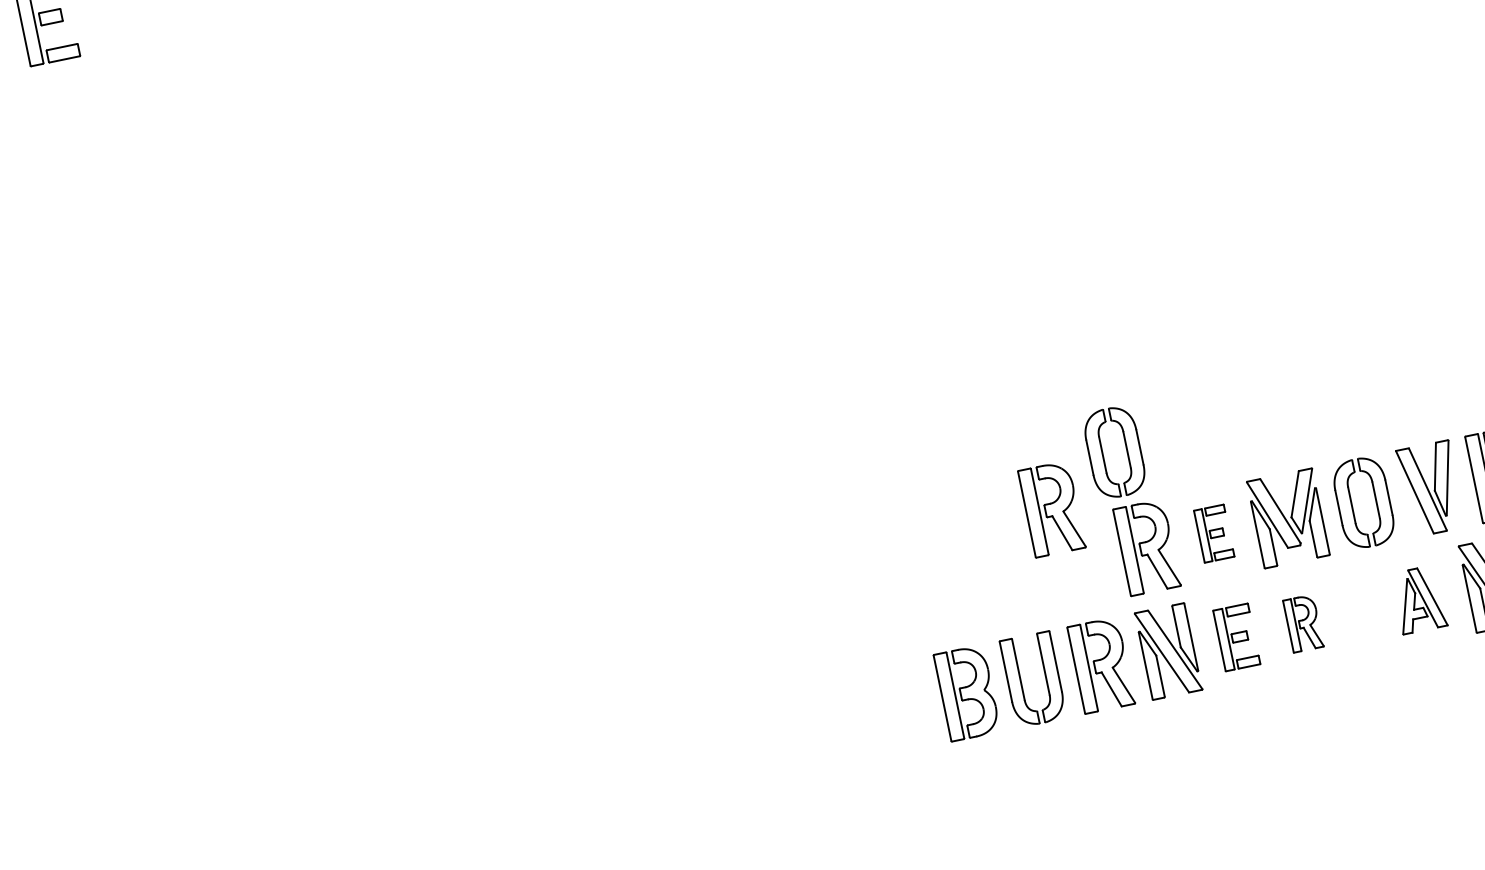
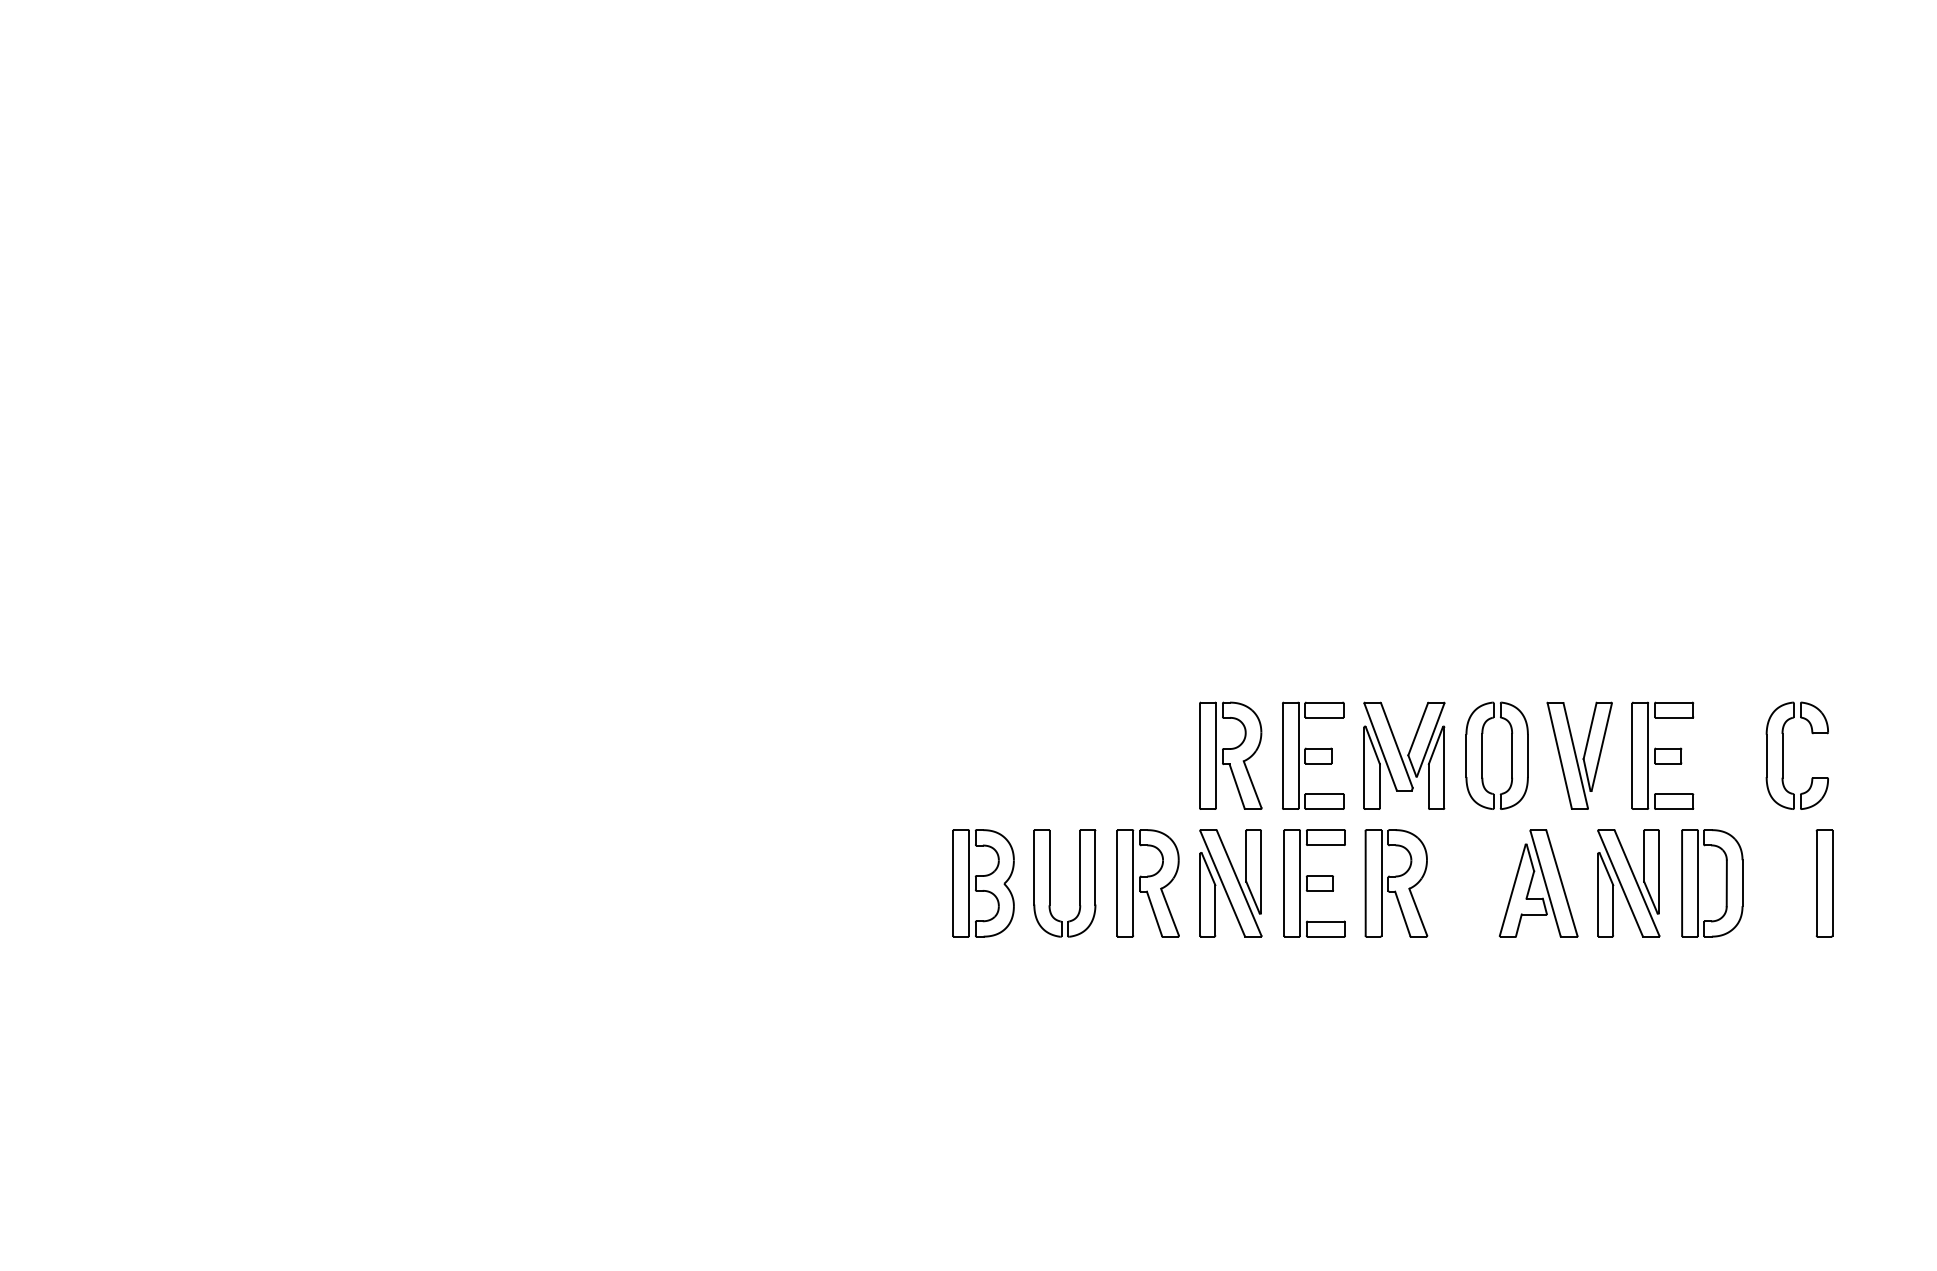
part: (1102, 454) -> (1201, 635), removed
part: (1051, 509) -> (1127, 687), removed
part: (1214, 533) -> (1313, 755), size x1.67
part: (1419, 599) -> (1538, 883), size x1.43
part: (1303, 623) -> (1396, 883), size x1.67
part: (1236, 637) -> (1314, 883), size x1.43

